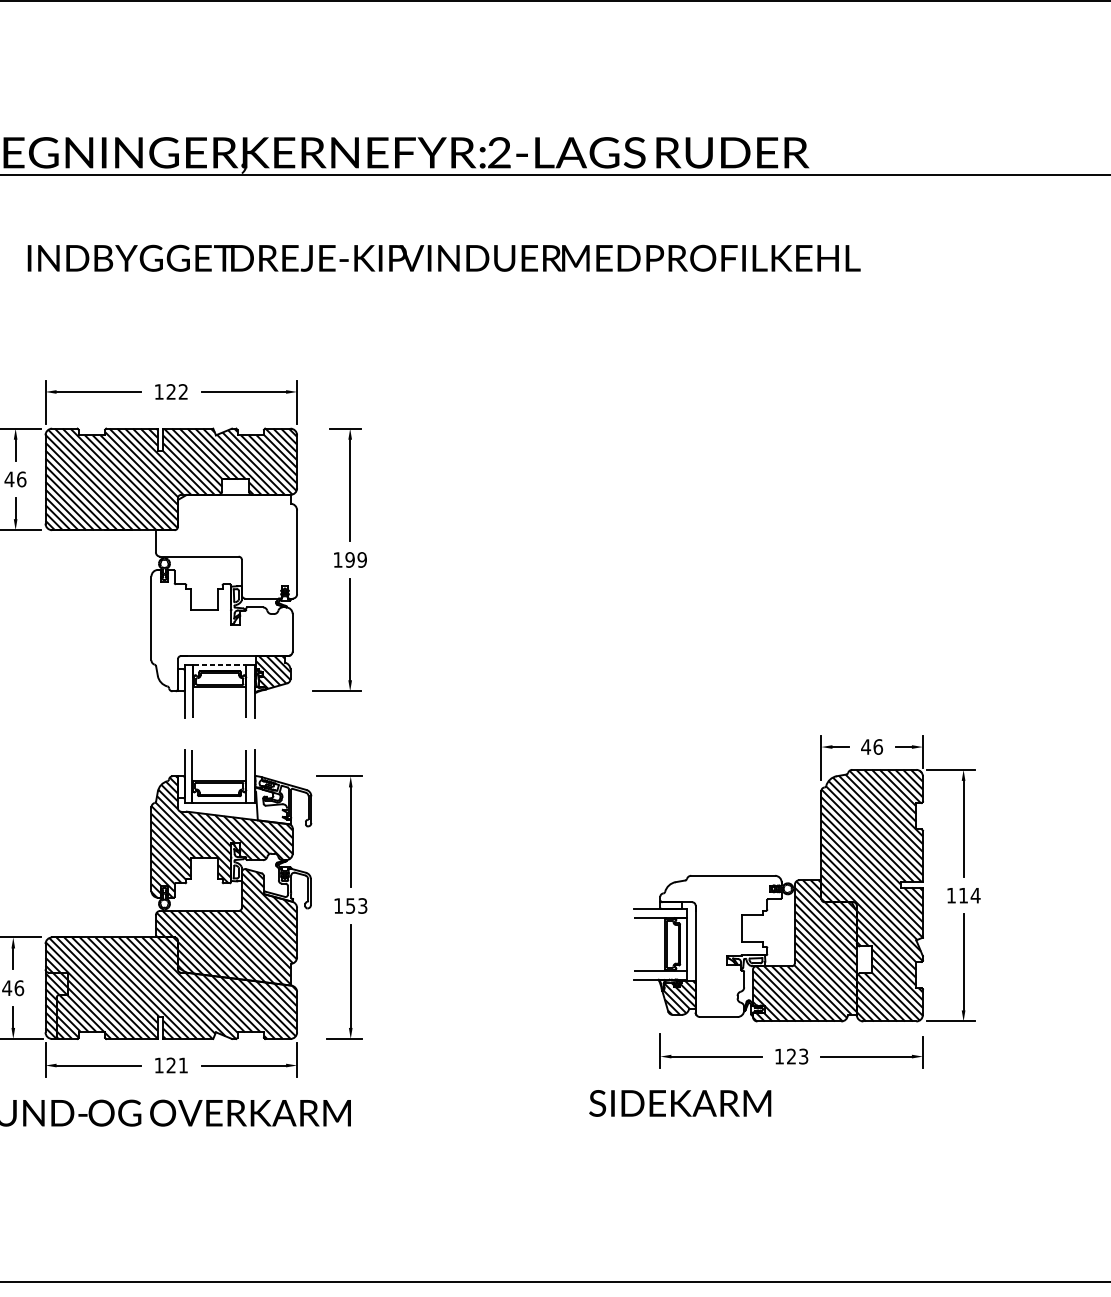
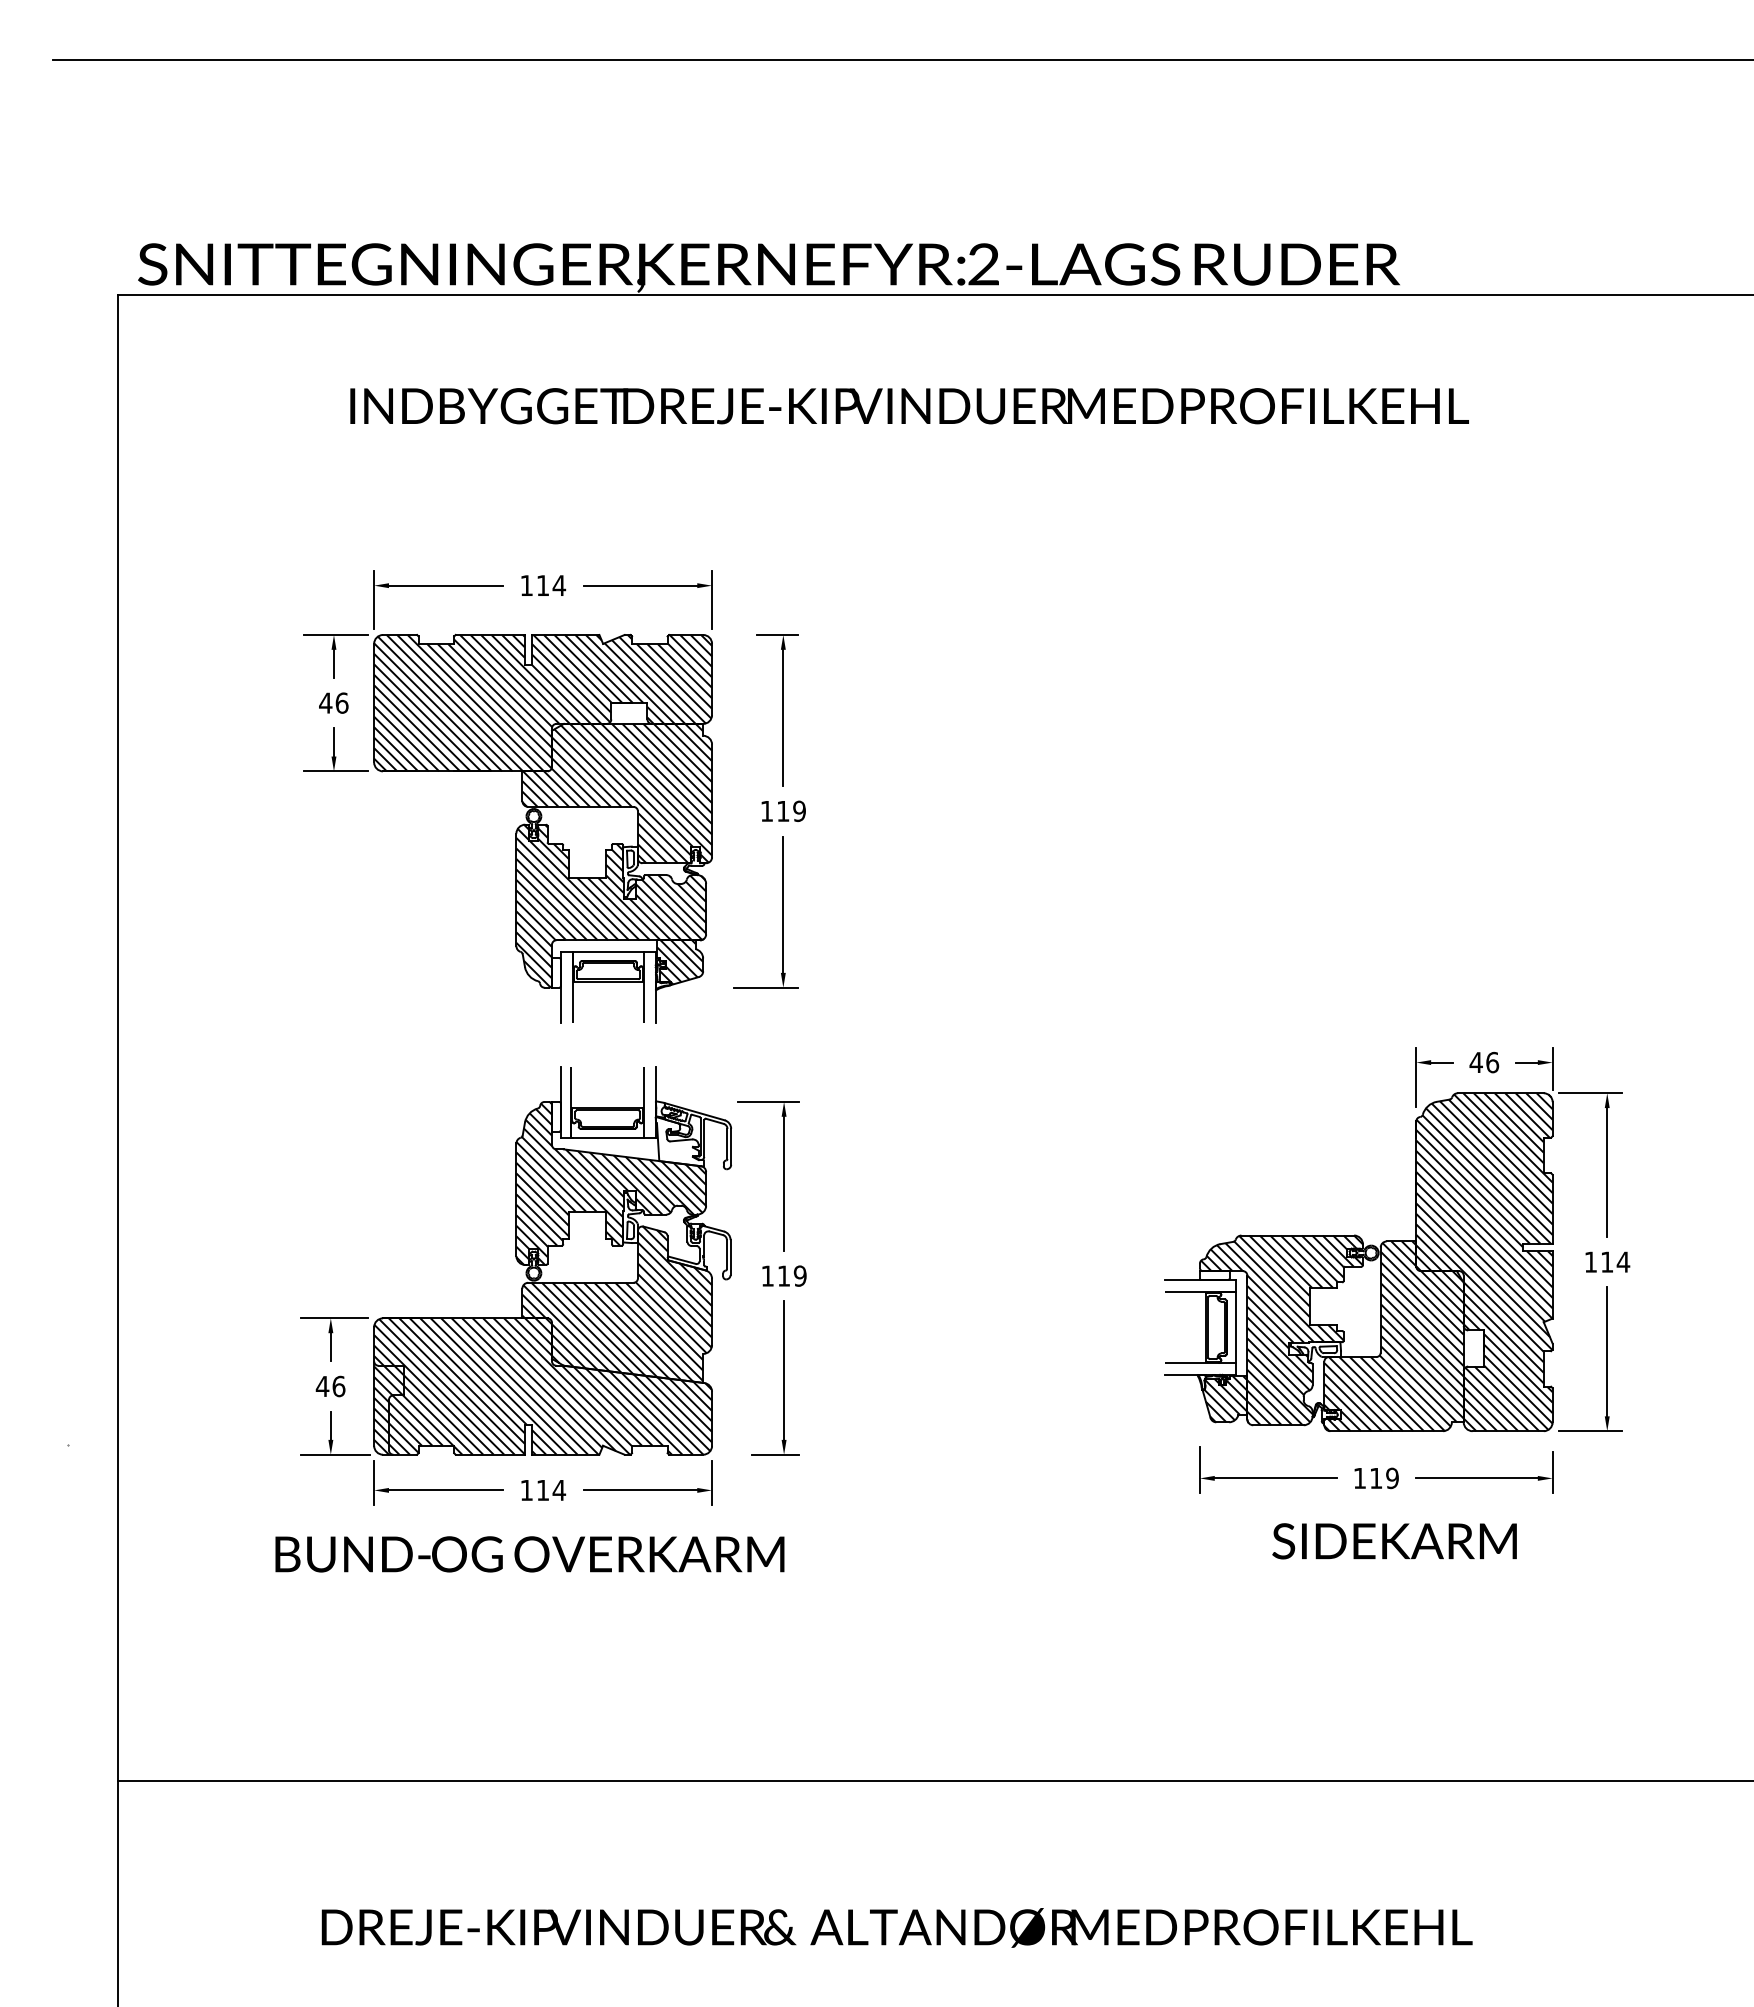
text: (177, 391) -> (551, 585), 122 -> 114
hatch: (226, 546) -> (617, 793), added
text: (349, 560) -> (782, 811), 199 -> 119
hatch: (222, 630) -> (611, 905), added
line: (220, 665) -> (608, 952), dashed -> solid
text: (357, 905) -> (792, 1275), 153 -> 119
hatch: (721, 946) -> (1281, 1330), added
text: (797, 1055) -> (1384, 1477), 123 -> 119
text: (177, 1064) -> (551, 1489), 121 -> 114
text: (680, 1103) -> (1394, 1541), moved

